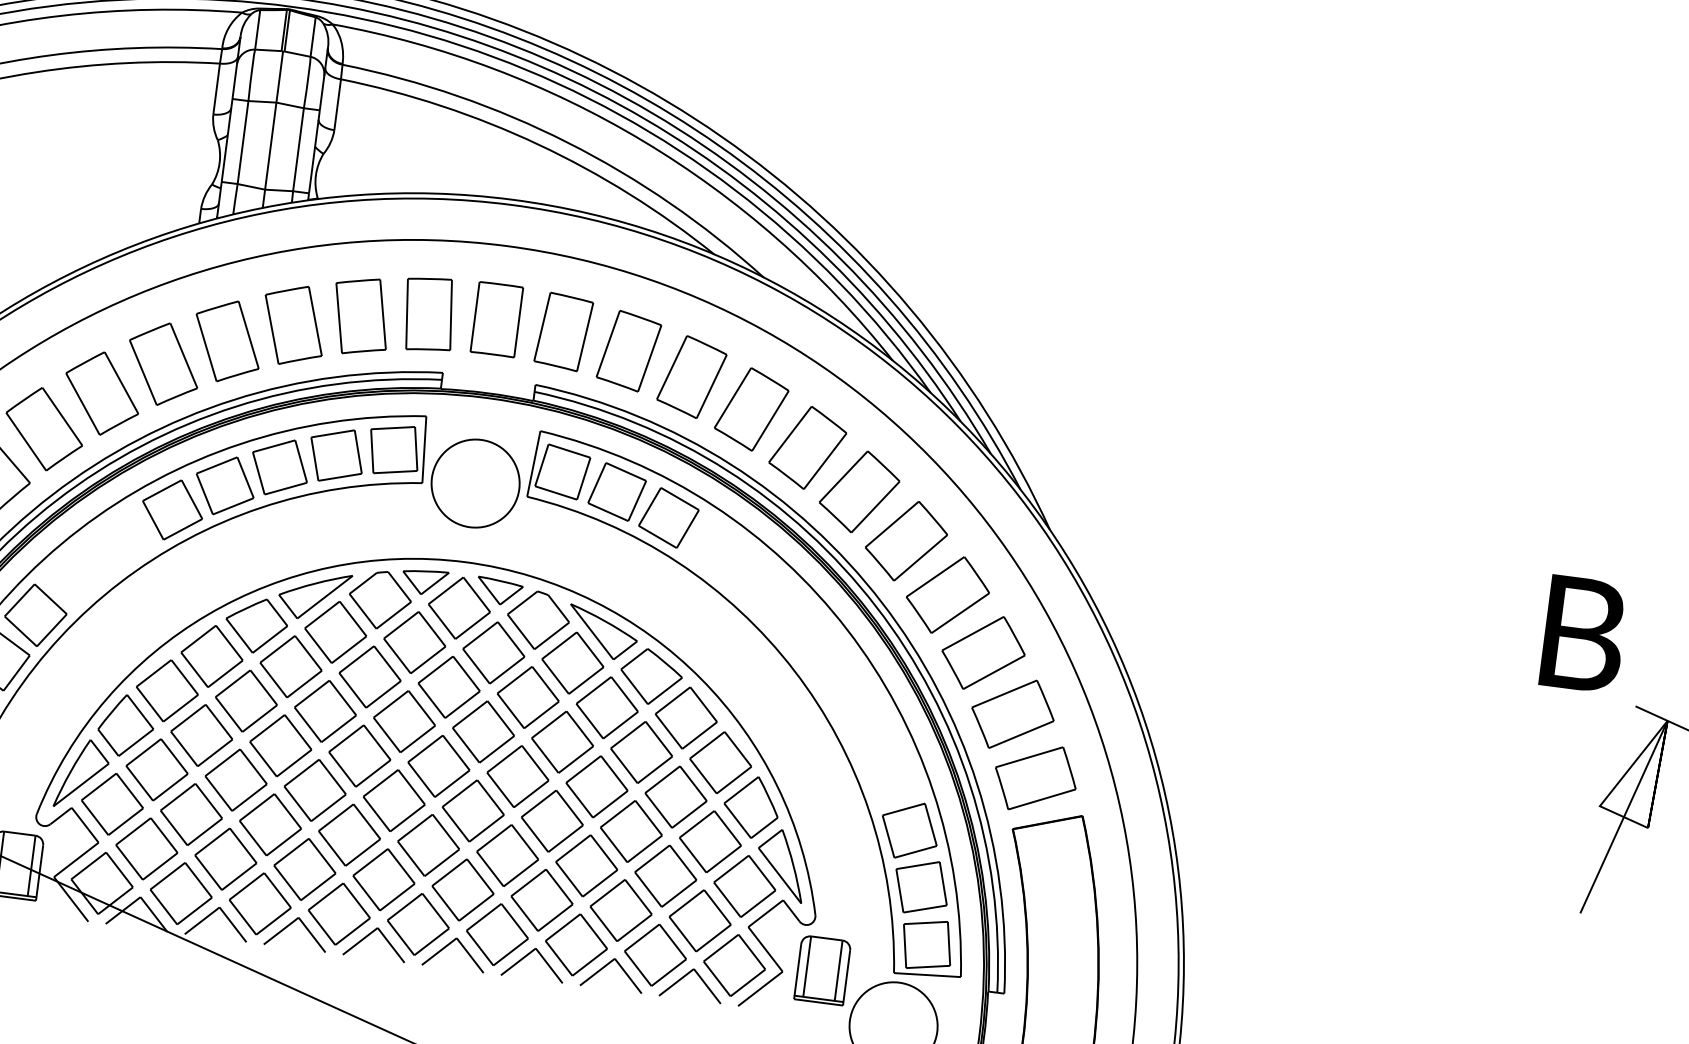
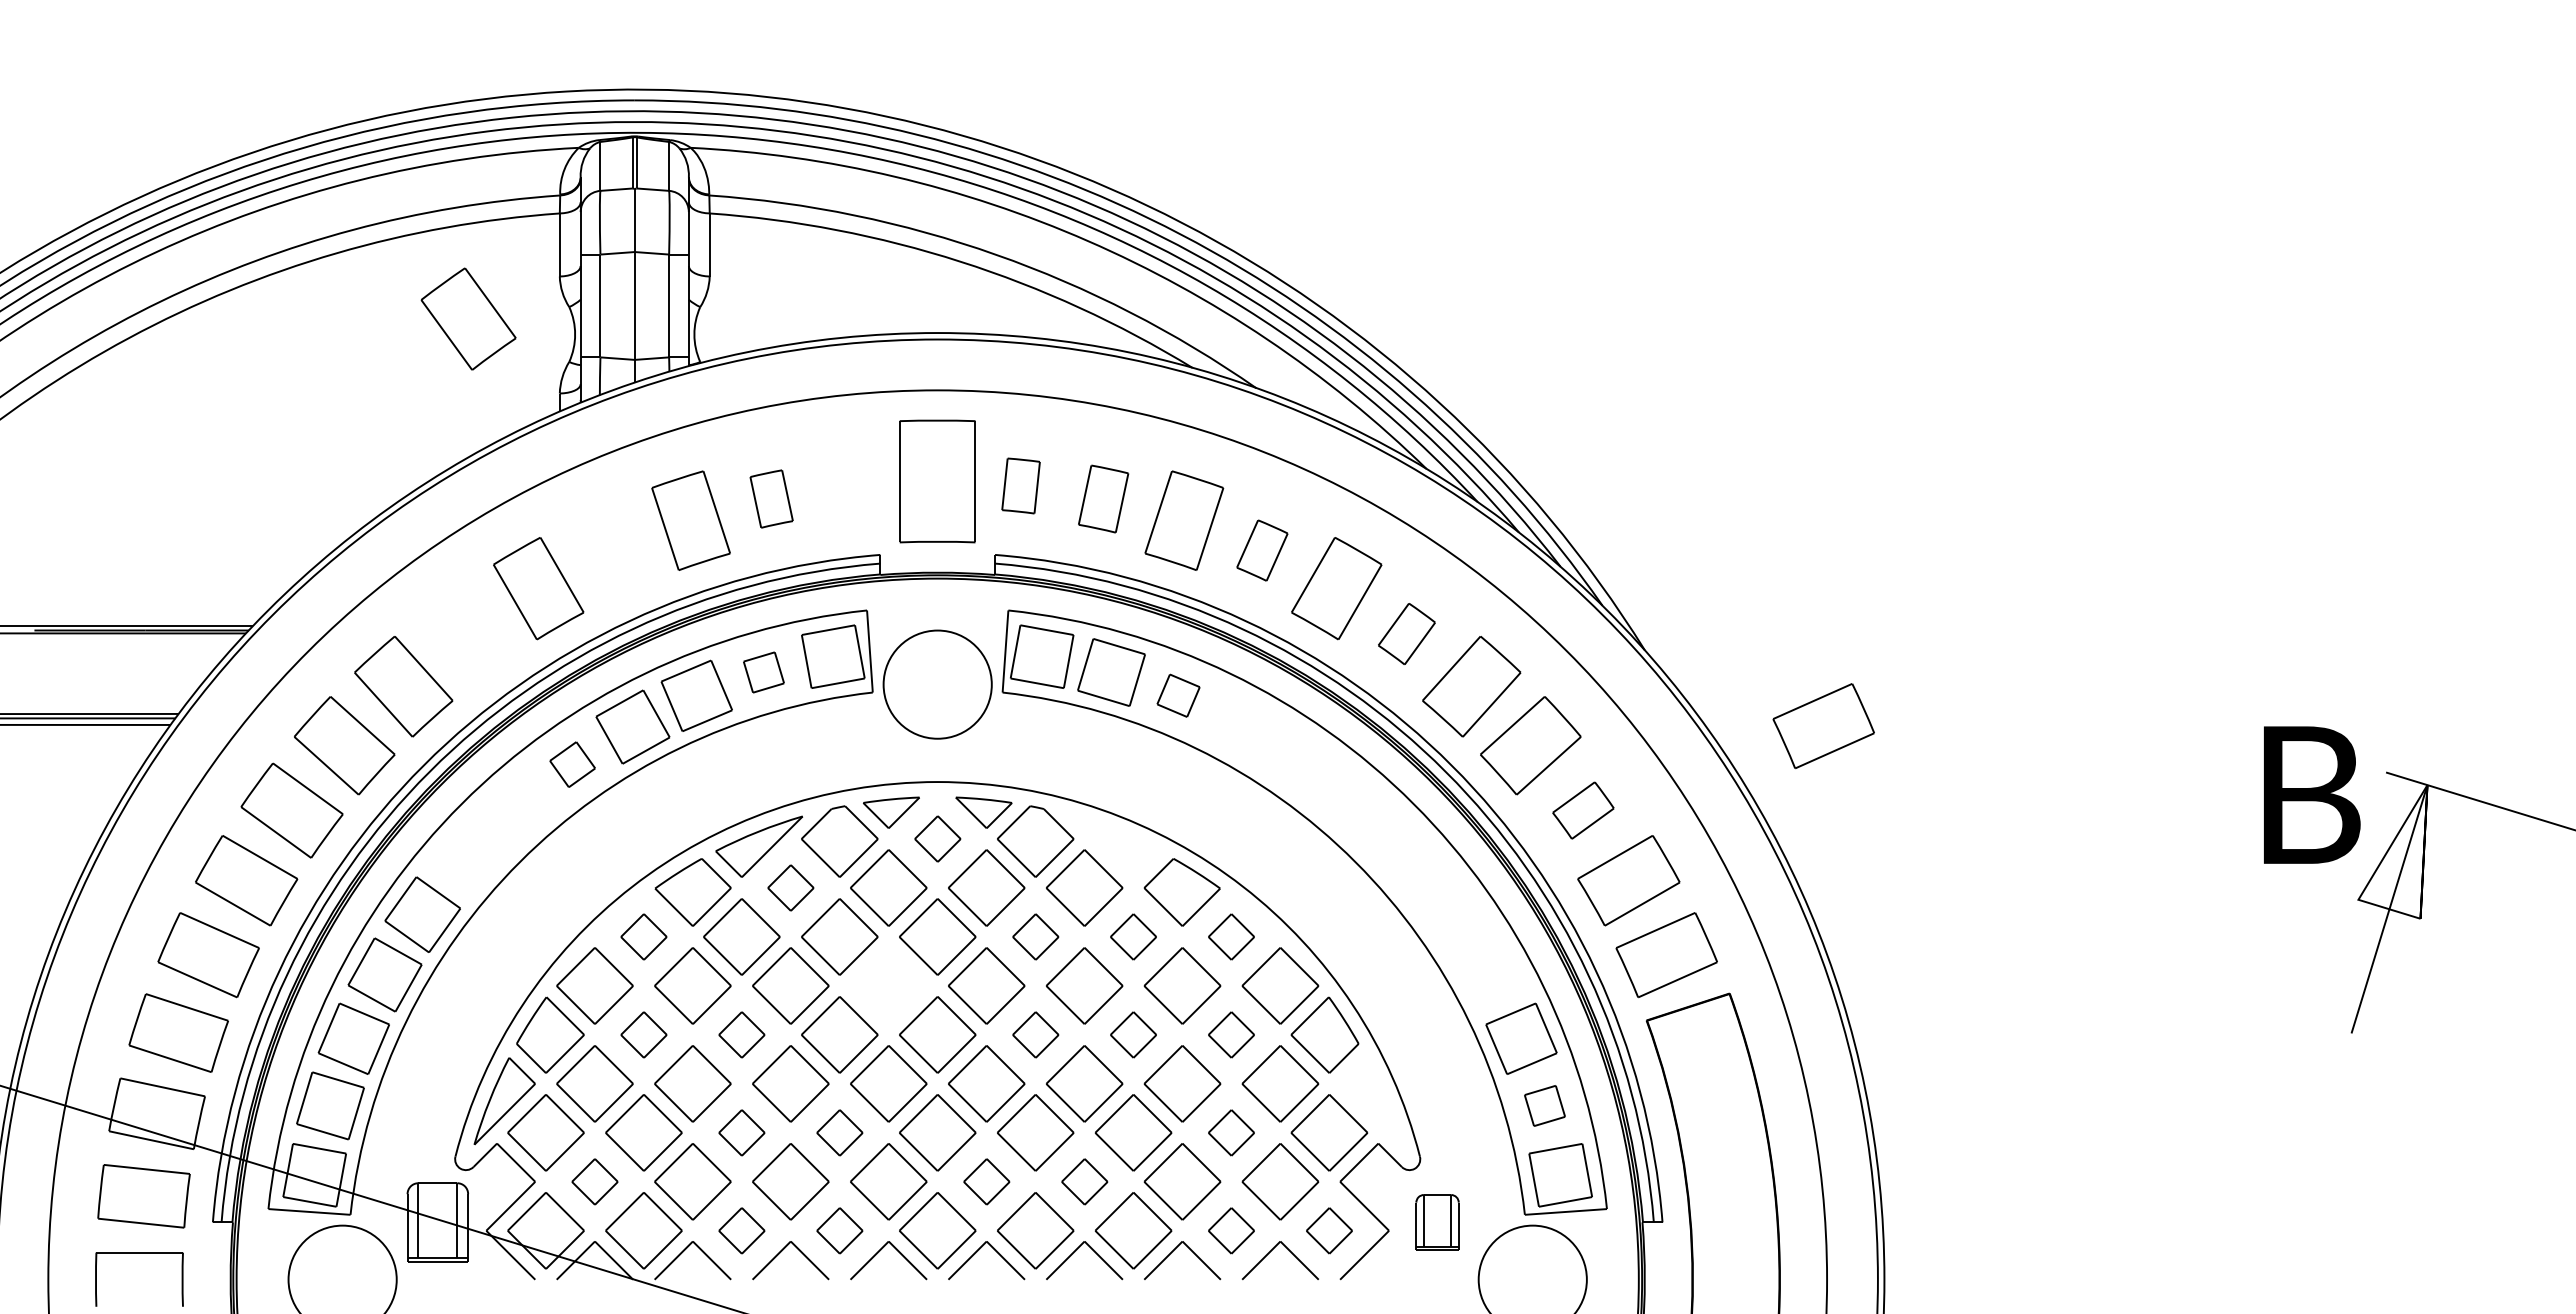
part: (429, 314) -> (854, 485), removed
part: (360, 315) -> (771, 498), size x0.6
part: (496, 319) -> (937, 481), size x1.4
part: (563, 331) -> (1020, 485), size x0.6
part: (227, 341) -> (613, 550), removed
part: (628, 350) -> (1103, 498), size x0.7
part: (102, 393) -> (468, 318), moved
part: (751, 409) -> (1262, 550), size x0.6
part: (336, 455) -> (763, 672), size x0.6
part: (859, 491) -> (1406, 633), size x0.6
part: (172, 509) -> (572, 764), size x0.6
part: (668, 517) -> (1178, 695), size x0.6
part: (459, 607) -> (937, 838), size x0.6
part: (1186, 610) -> (1823, 726), added
part: (335, 631) -> (790, 887), size x0.6
part: (602, 632) -> (1115, 846), removed
text: (1584, 634) -> (2312, 794), moved
part: (983, 652) -> (1583, 810), size x0.6
part: (211, 656) -> (643, 936), size x0.6
part: (528, 697) -> (1035, 936), size x0.6
part: (607, 707) -> (1133, 936), size x0.6
part: (686, 717) -> (1231, 936), size x0.6
part: (404, 721) -> (888, 985), removed
part: (201, 735) -> (643, 1034), size x0.6
part: (280, 745) -> (741, 1034), size x0.6
part: (517, 776) -> (1035, 1034), size x0.6
part: (596, 786) -> (1133, 1034), size x0.6
part: (676, 796) -> (1231, 1034), size x0.6
part: (270, 824) -> (741, 1132), size x0.6
part: (349, 834) -> (839, 1132), size x0.6
part: (146, 848) -> (594, 1181), size x0.6
part: (781, 865) -> (1370, 1101), removed
part: (665, 875) -> (1231, 1132), size x0.6
part: (921, 886) -> (1544, 1105), size x0.6
part: (462, 889) -> (986, 1181), size x0.6
part: (542, 900) -> (1084, 1181), size x0.6
part: (260, 903) -> (741, 1230), size x0.6
part: (339, 913) -> (839, 1230), size x0.6
part: (655, 955) -> (1231, 1230), size x0.6
part: (734, 965) -> (1329, 1230), size x0.6
part: (822, 970) -> (1437, 1222), size x0.7

